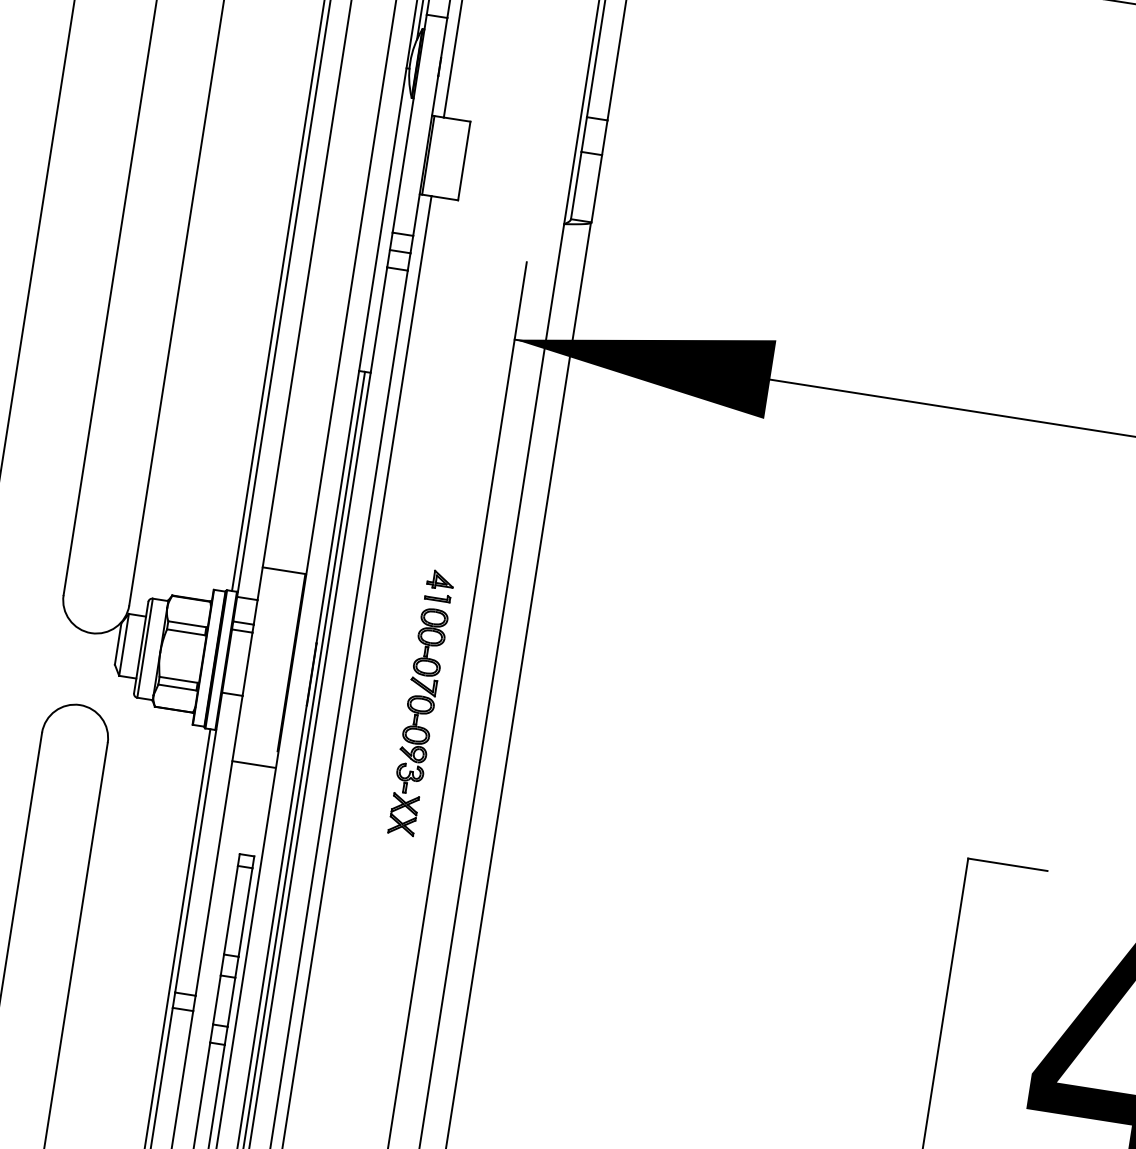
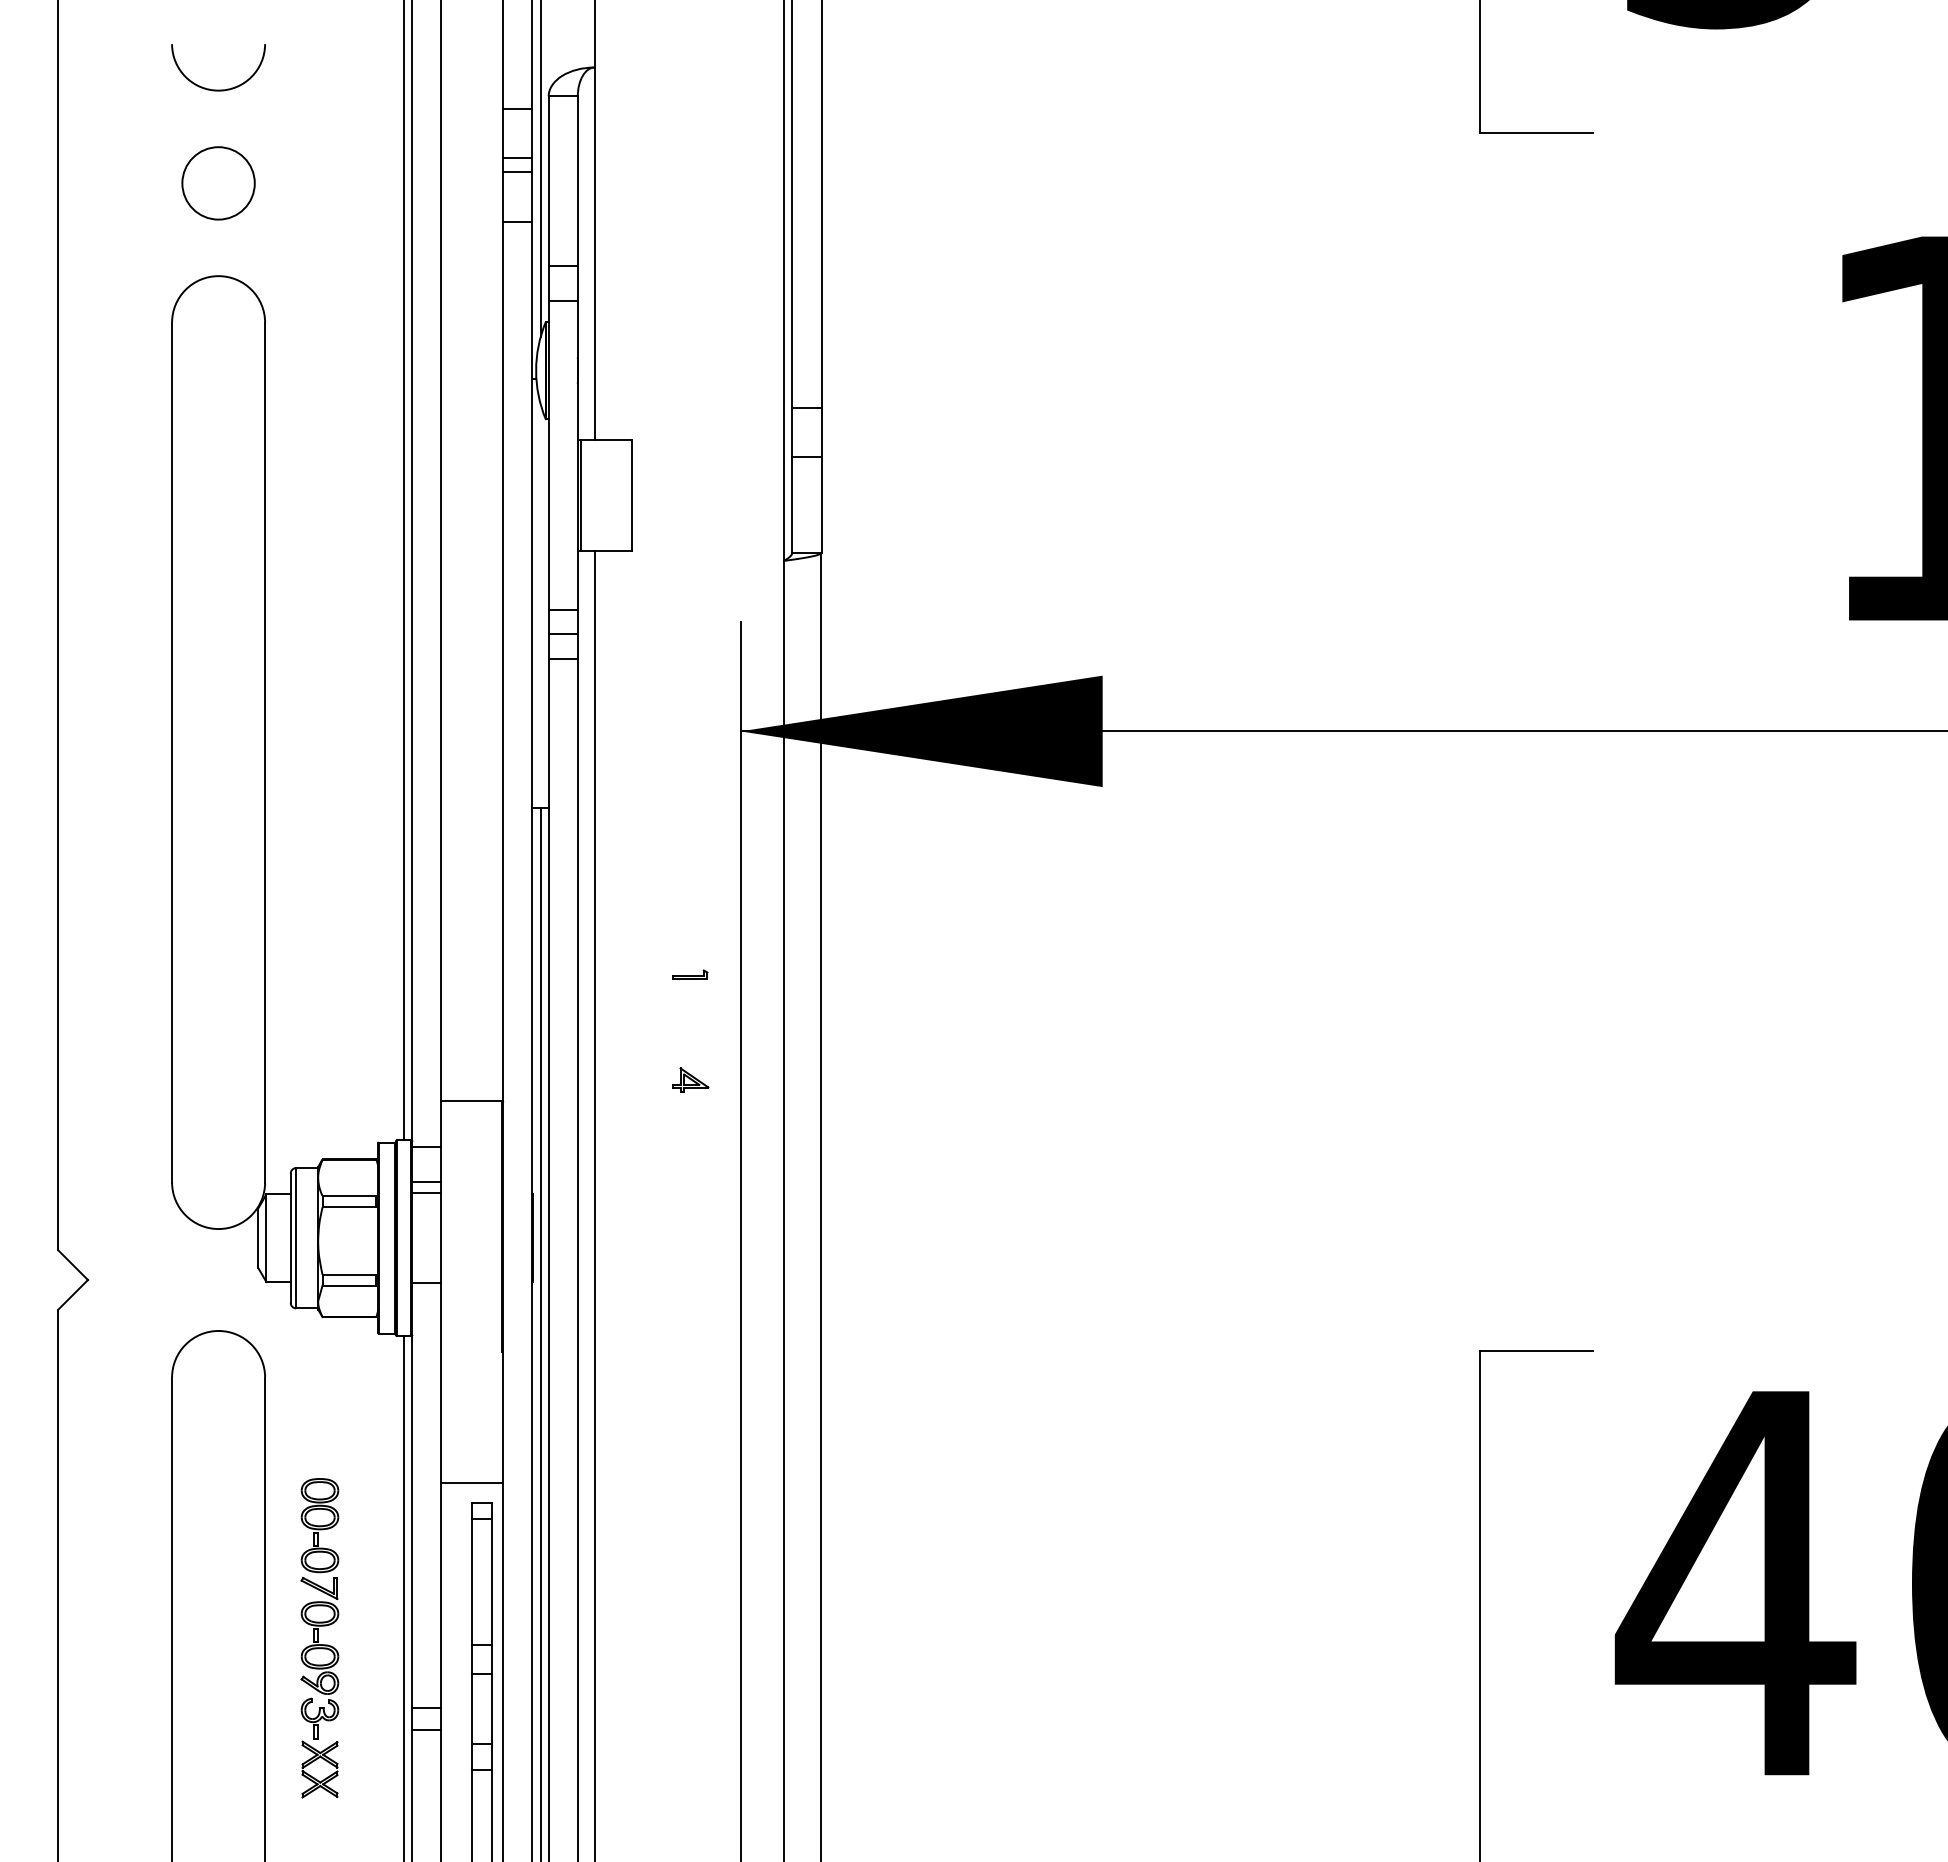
part: (438, 597) -> (690, 974), moved
part: (417, 722) -> (319, 1638), moved
line: (253, 764) -> (471, 1482), moved

